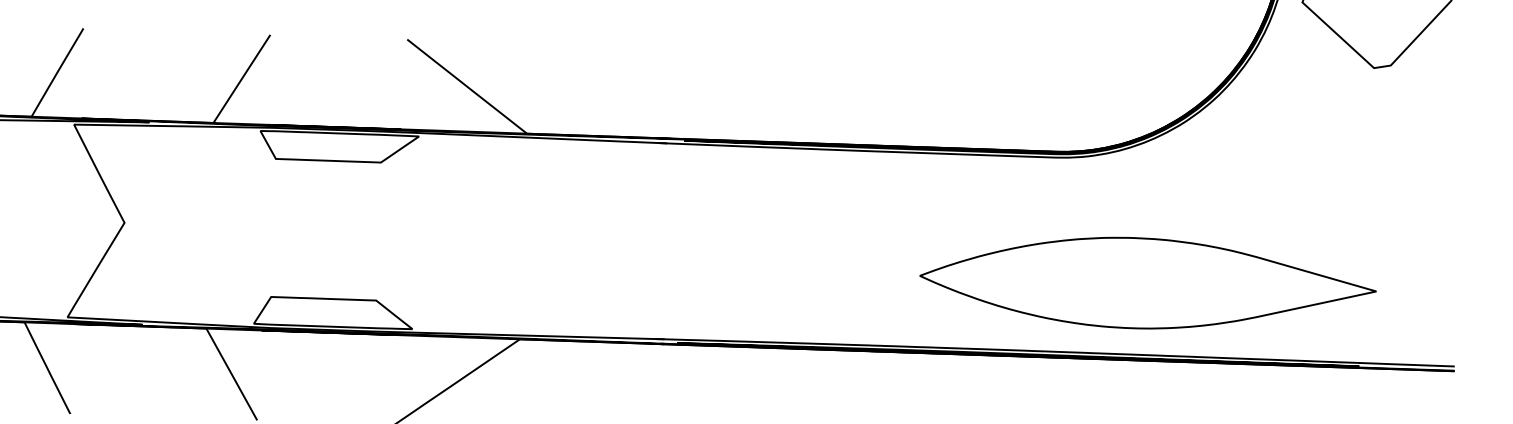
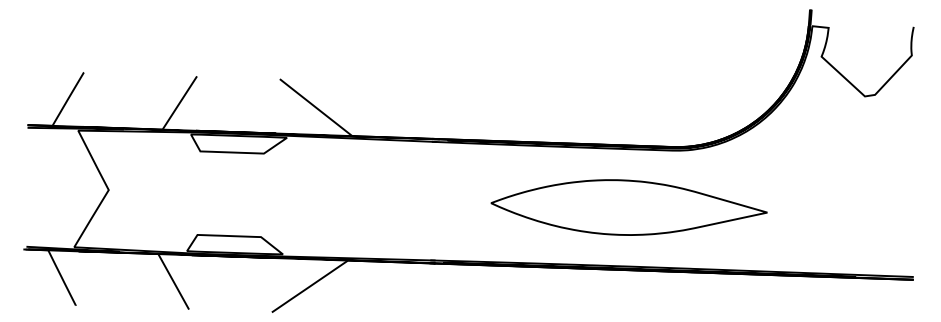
part: (1146, 283) -> (628, 207), moved

